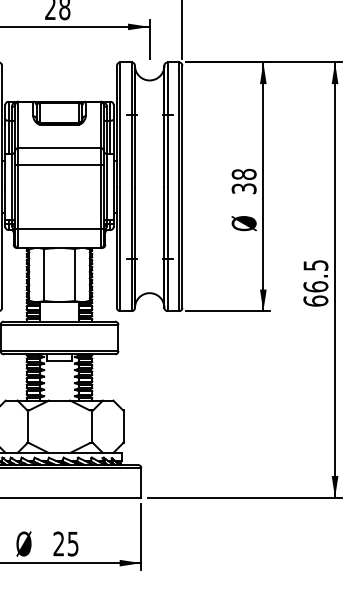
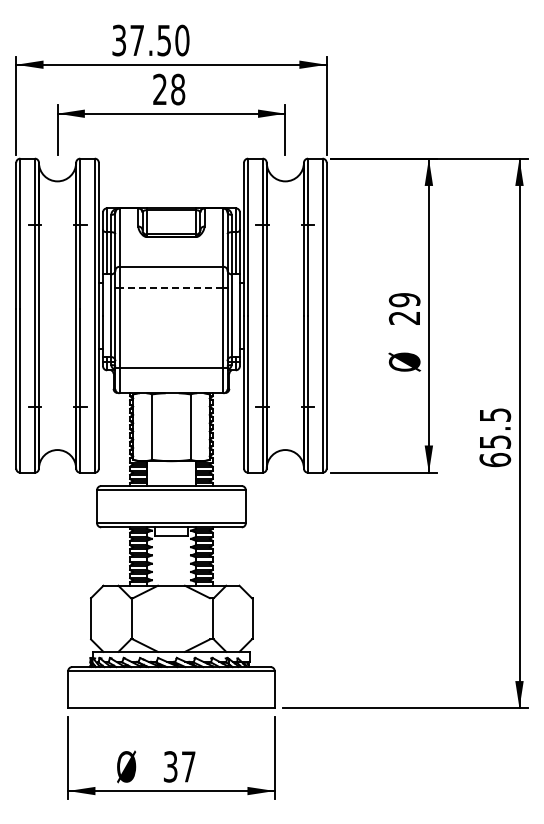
line: (59, 165) -> (171, 288), solid -> dashed
text: (244, 181) -> (404, 308), 38 -> 29
text: (316, 286) -> (495, 441), 66.5 -> 65.5
text: (65, 543) -> (179, 766), 25 -> 37

